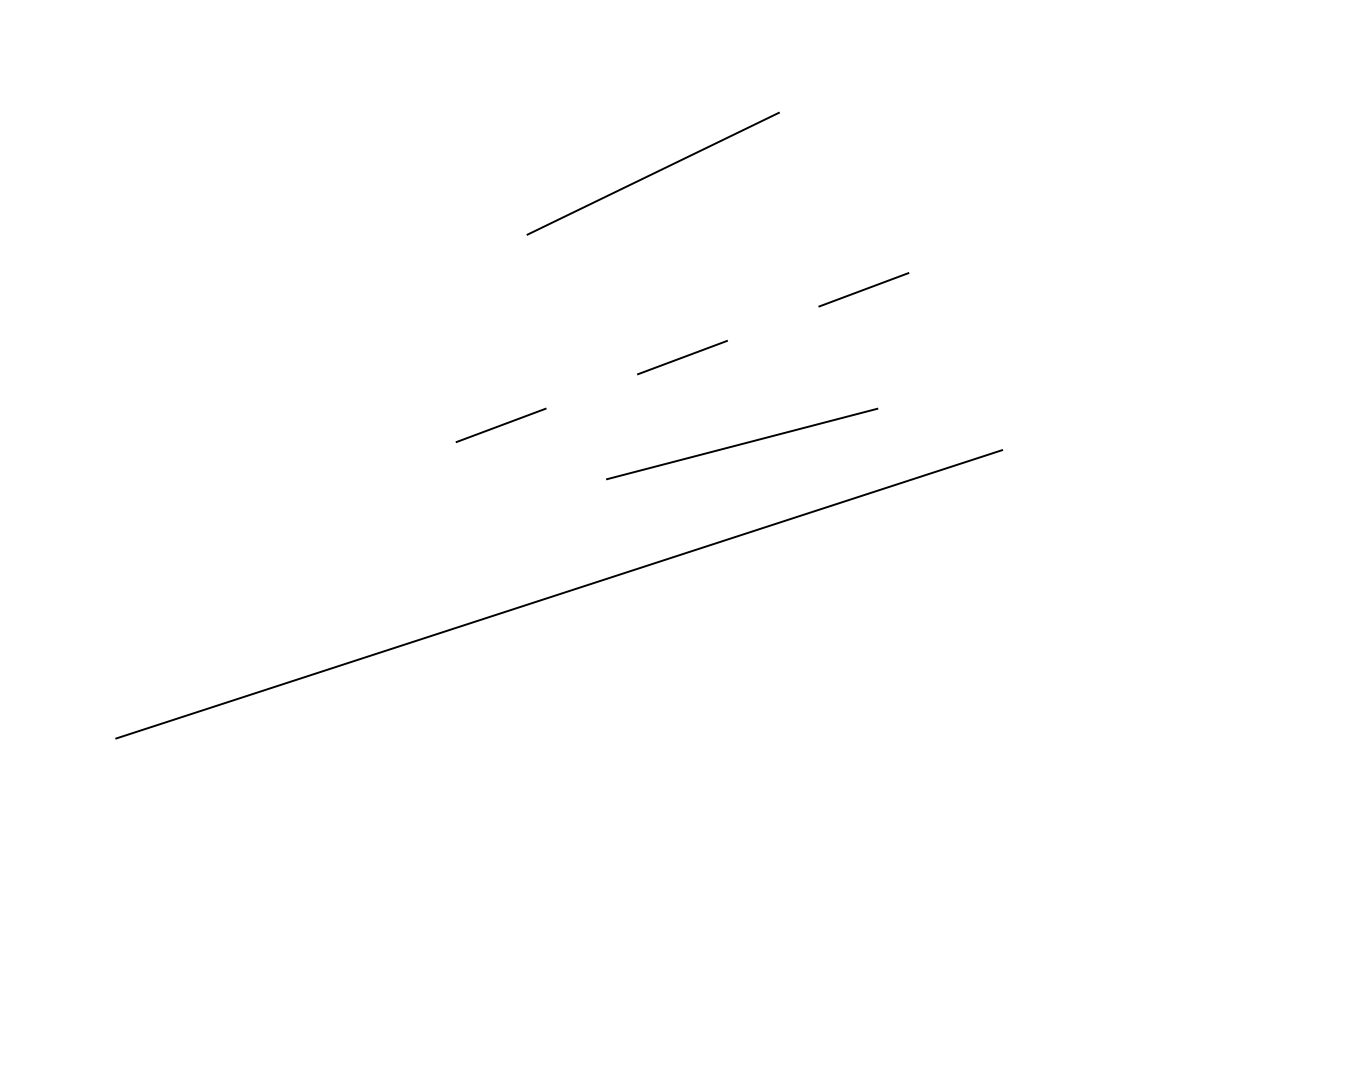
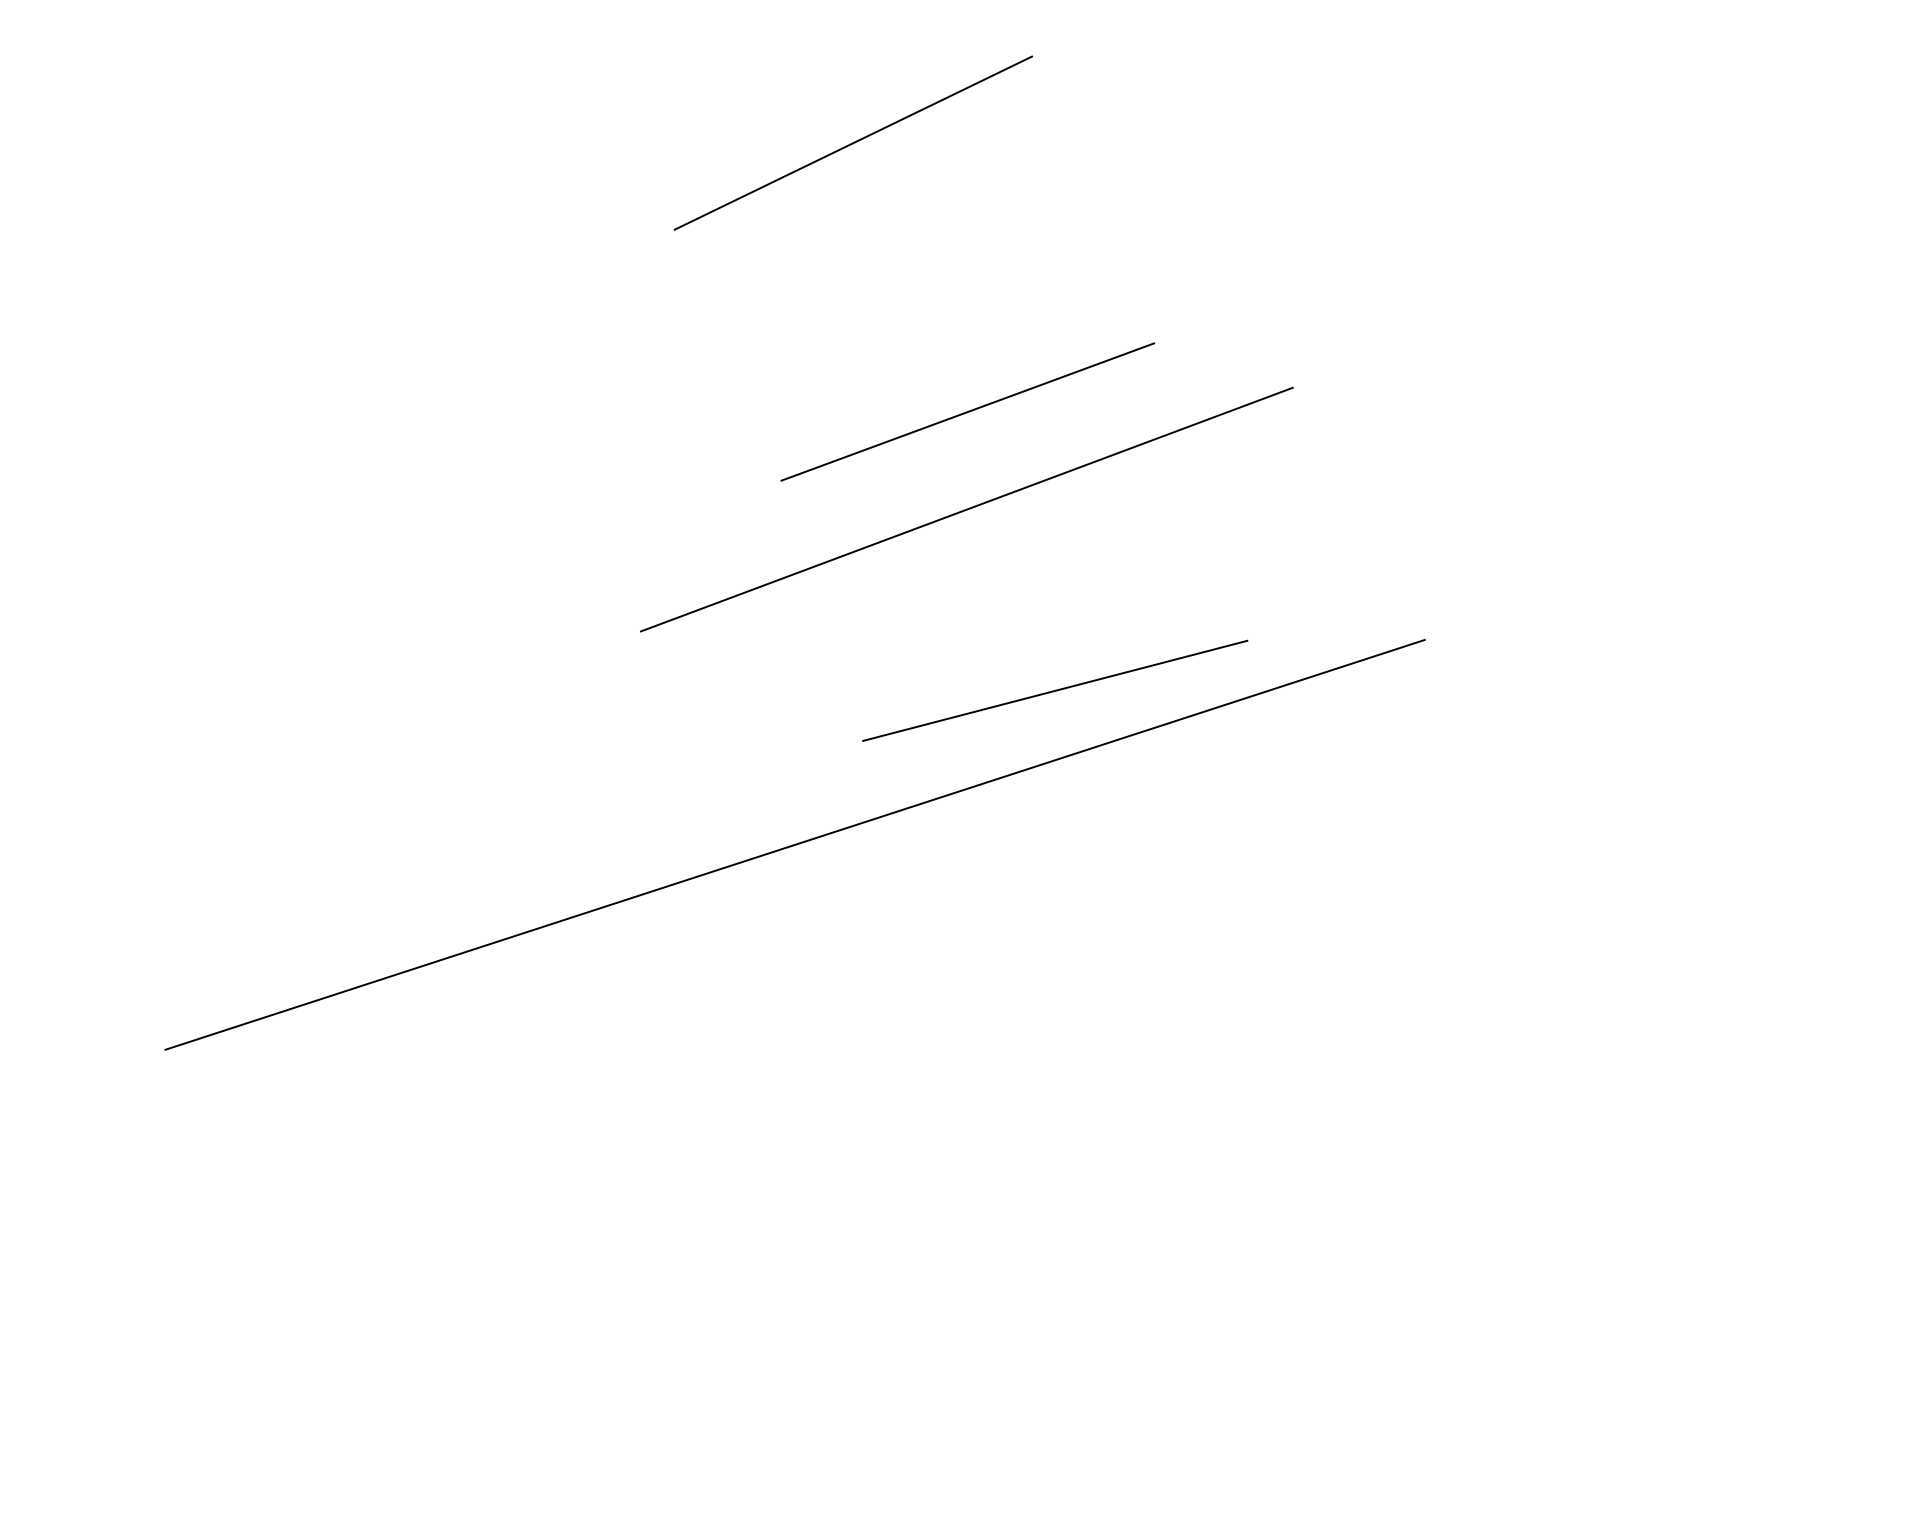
line: (652, 173) -> (852, 142), moved
line: (680, 289) -> (967, 411), added
line: (680, 358) -> (967, 509), dashed -> solid
line: (742, 443) -> (1055, 690), moved

